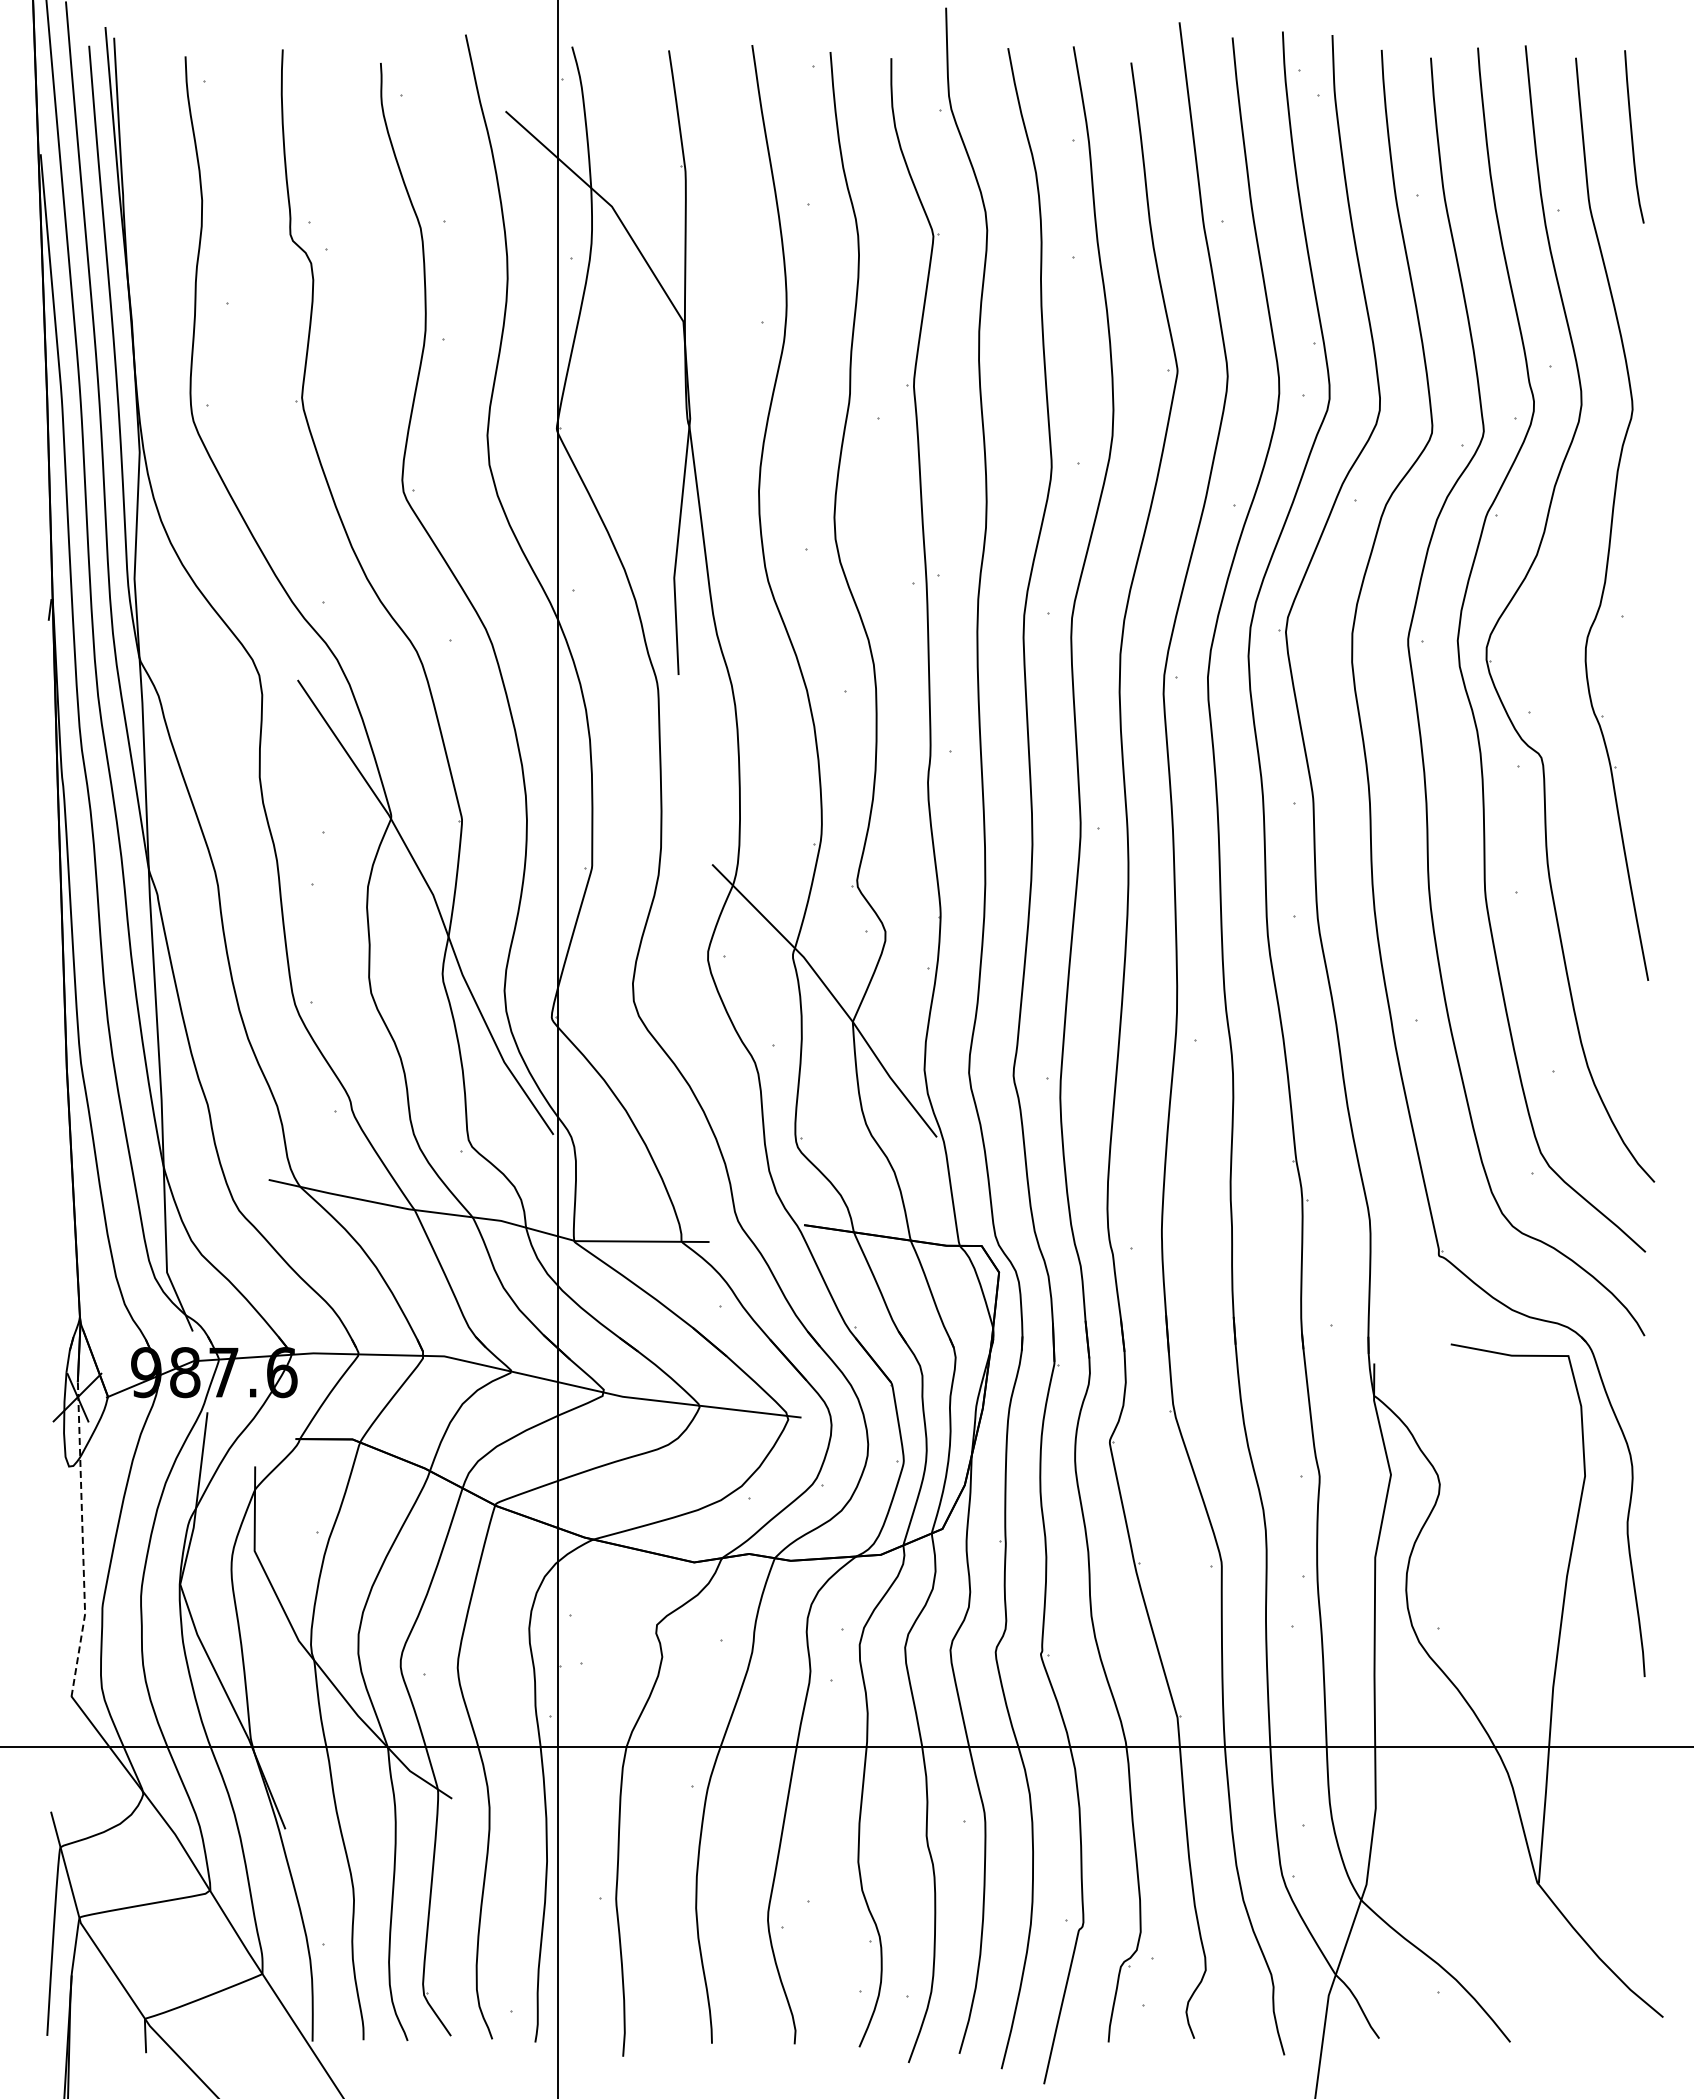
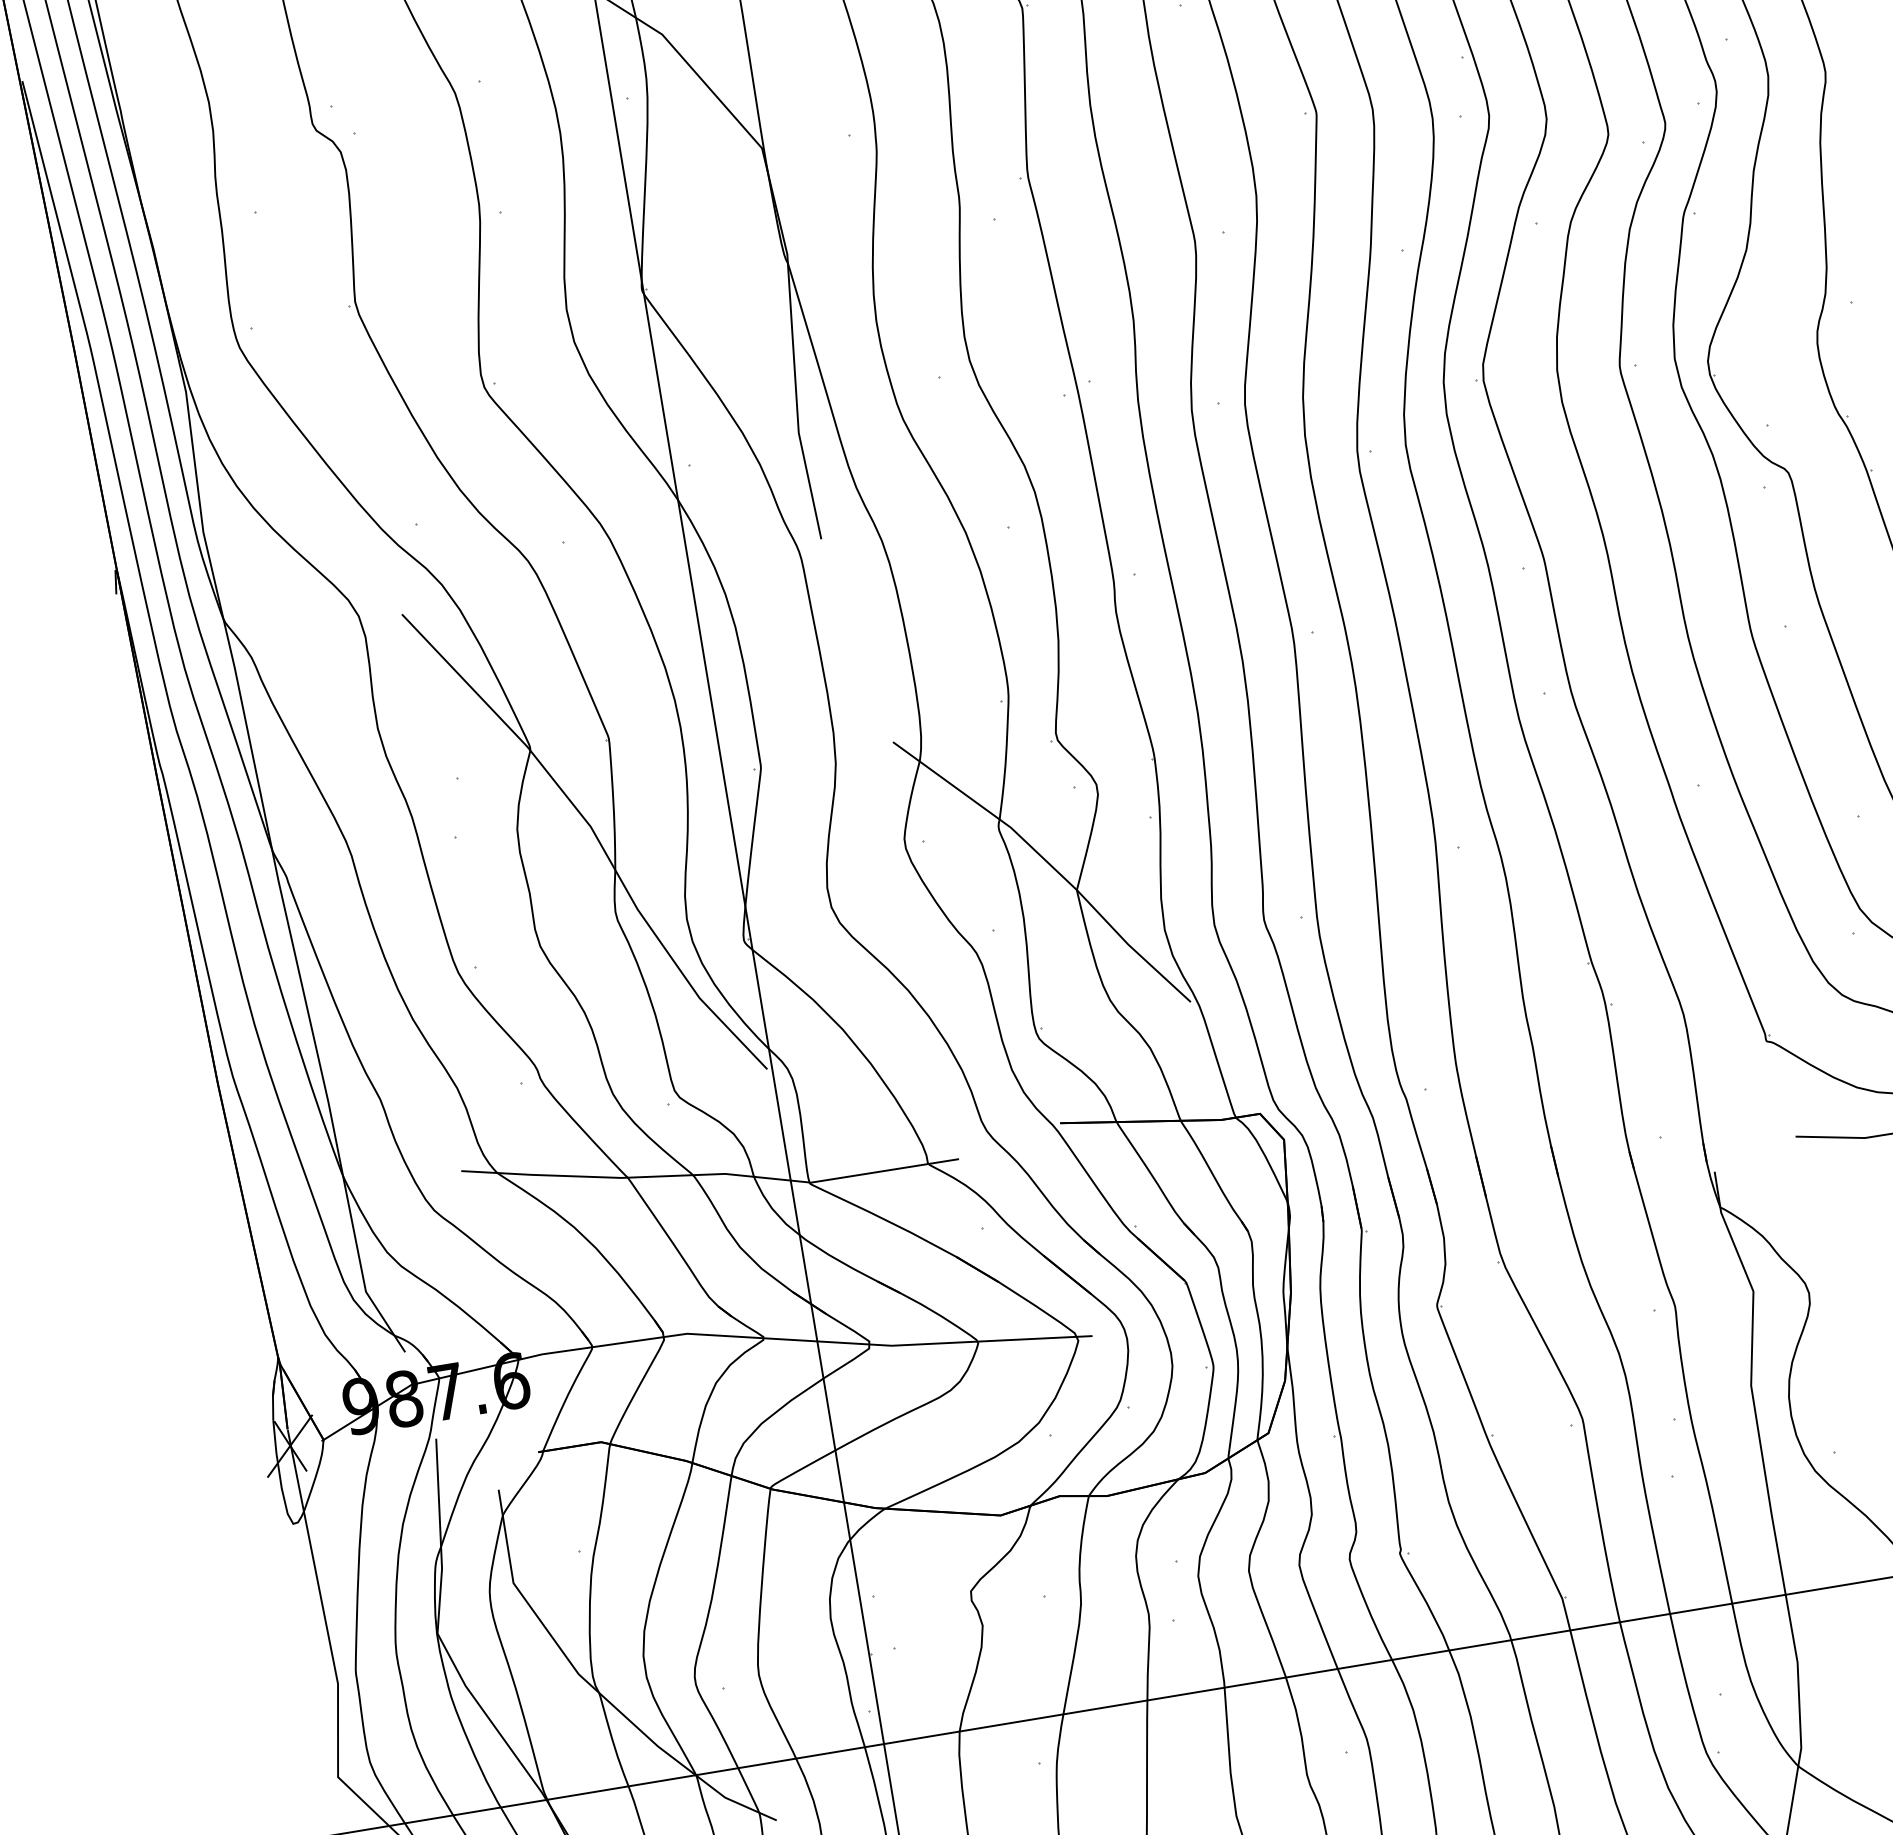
line: (82, 1541) -> (321, 1604), dashed -> solid

